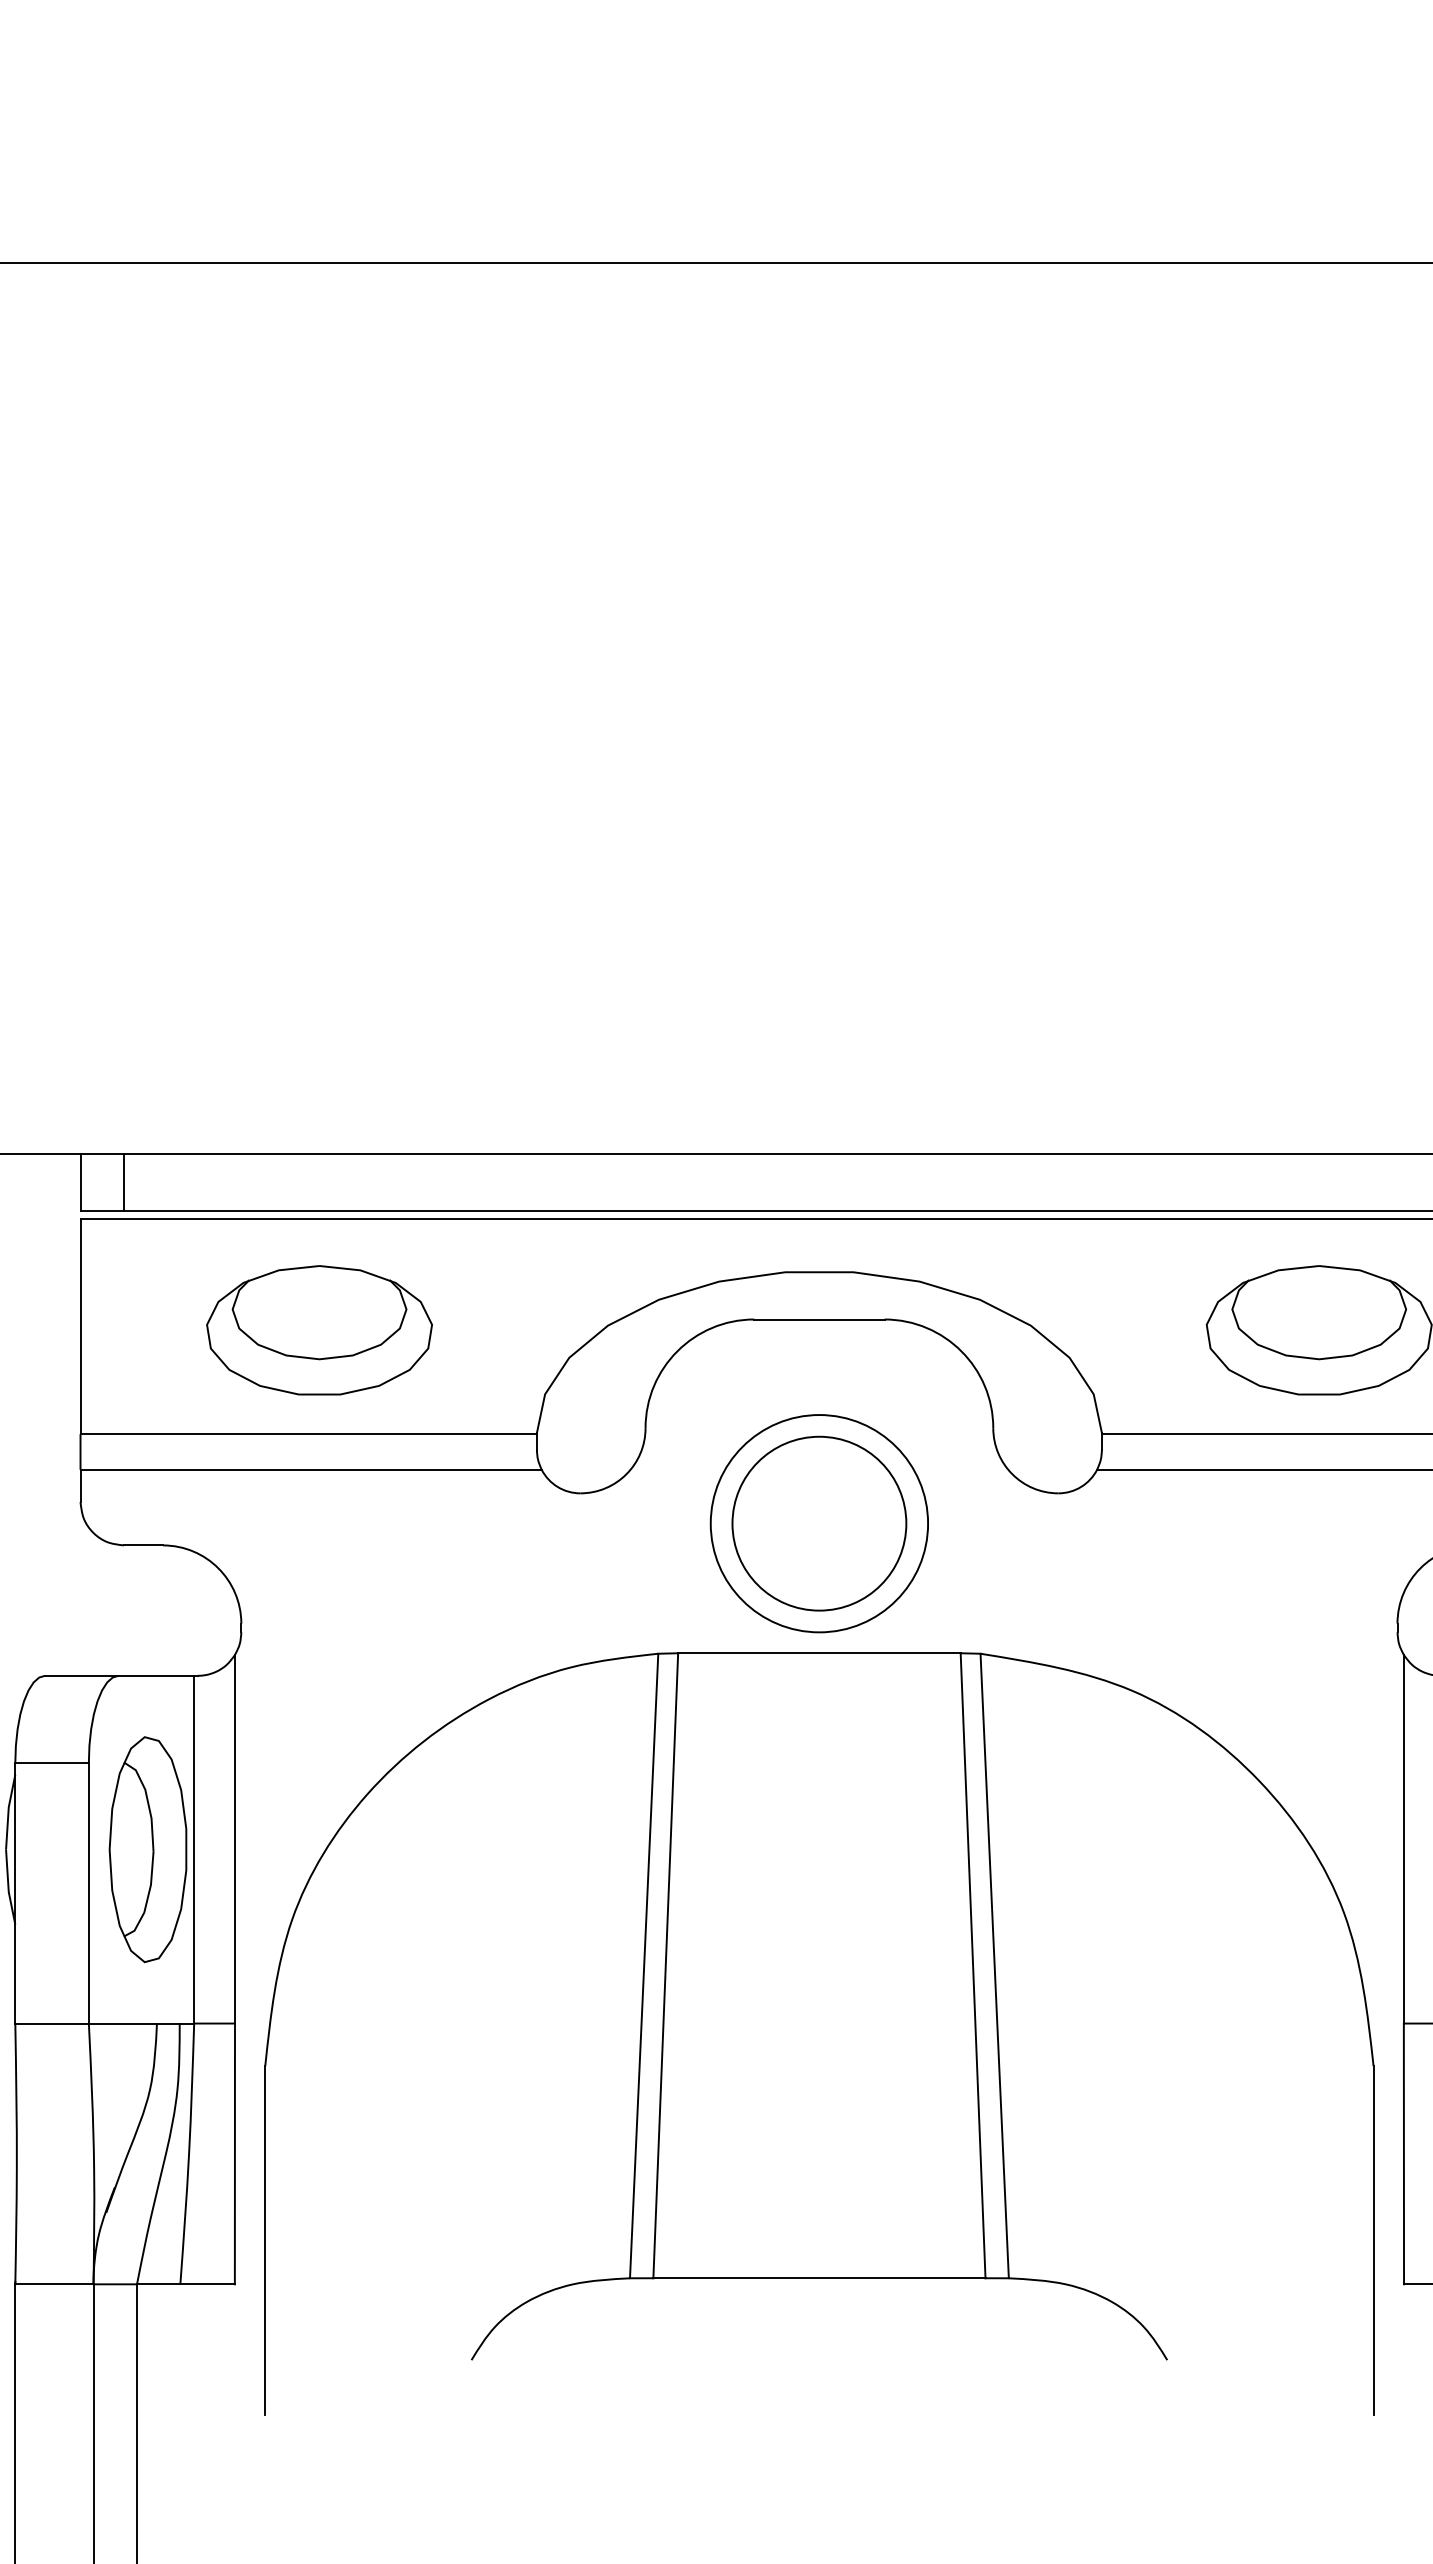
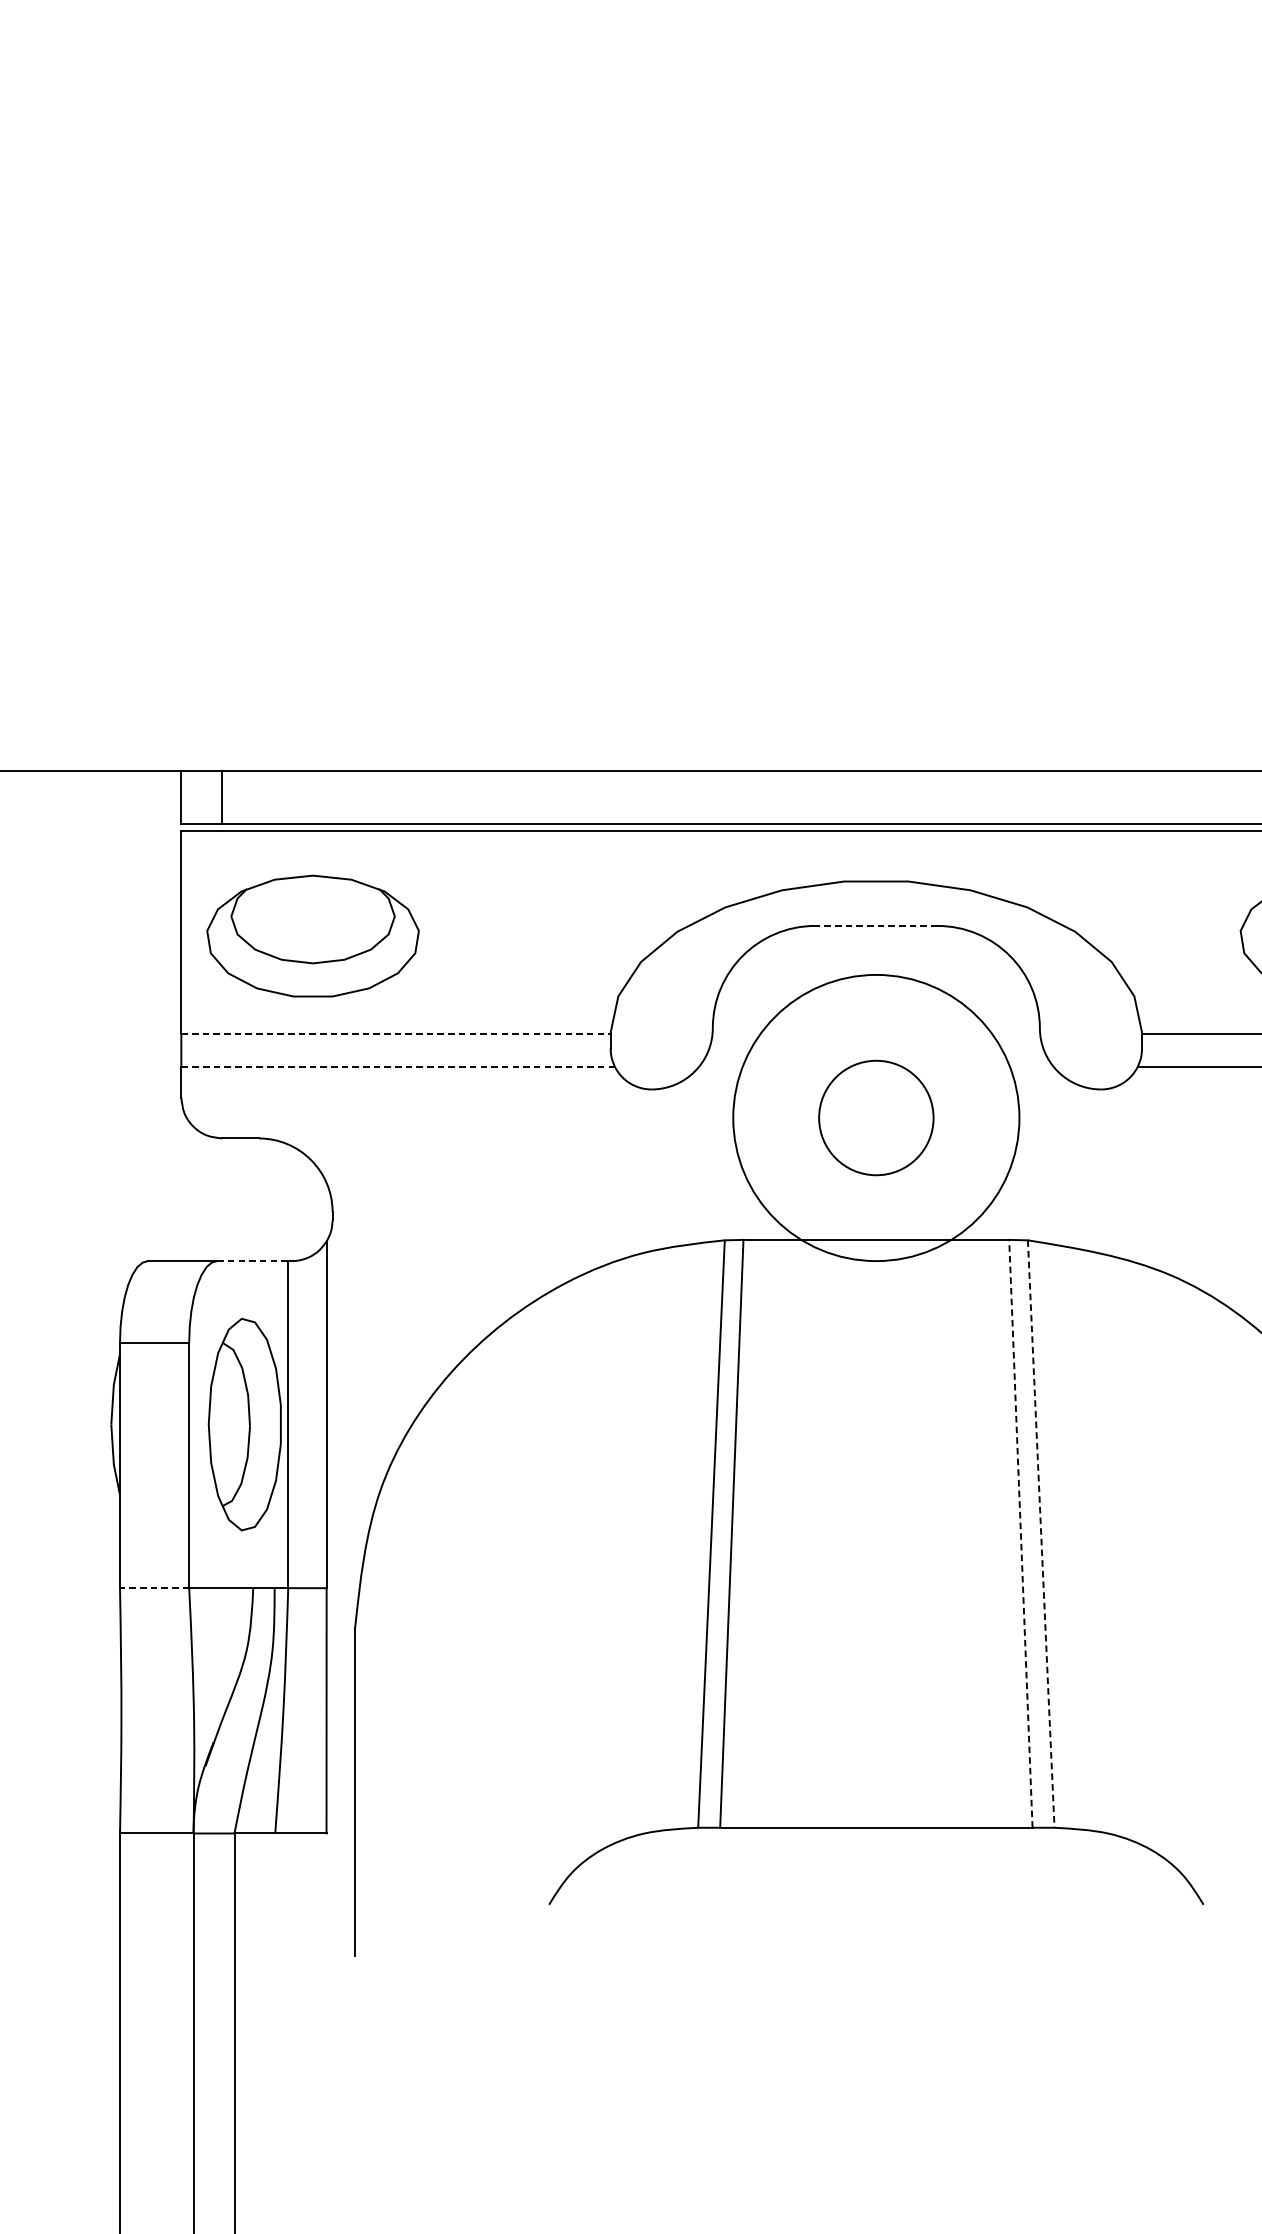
line: (818, 1319) -> (875, 925), solid -> dashed
part: (319, 1330) -> (313, 936), moved
line: (309, 1434) -> (396, 1034), solid -> dashed
line: (311, 1469) -> (398, 1067), solid -> dashed
circle: (819, 1523) -> (876, 1117), size x0.7
circle: (819, 1523) -> (876, 1117), size x1.4
line: (156, 1675) -> (252, 1260), solid -> dashed
line: (973, 1965) -> (1021, 1533), solid -> dashed
line: (994, 1965) -> (1041, 1533), solid -> dashed
line: (52, 2023) -> (154, 1588), solid -> dashed

